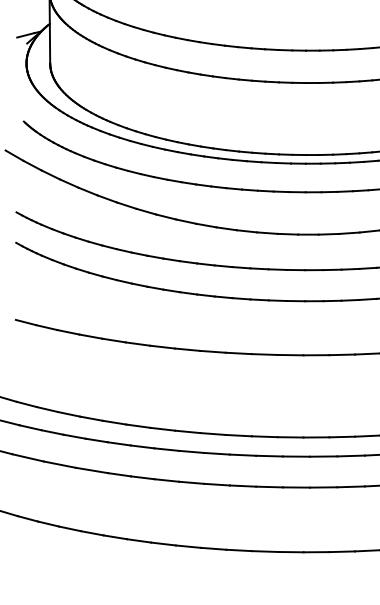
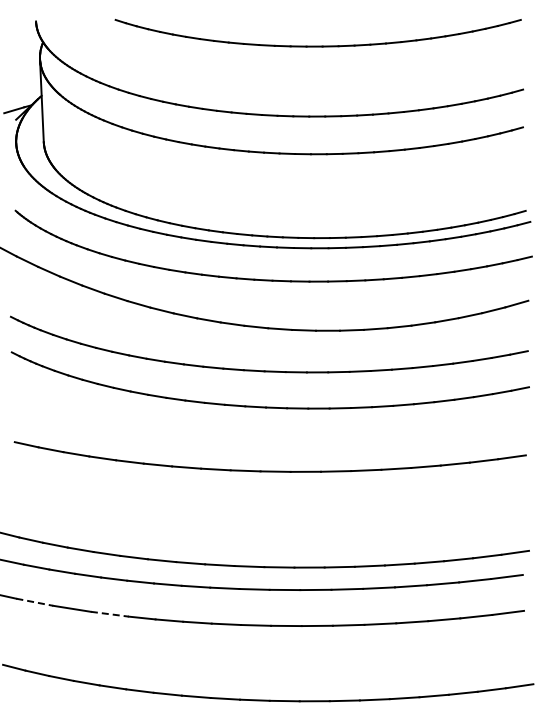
line: (27, 458) -> (34, 602), solid -> dashed
line: (92, 470) -> (110, 614), solid -> dashed

